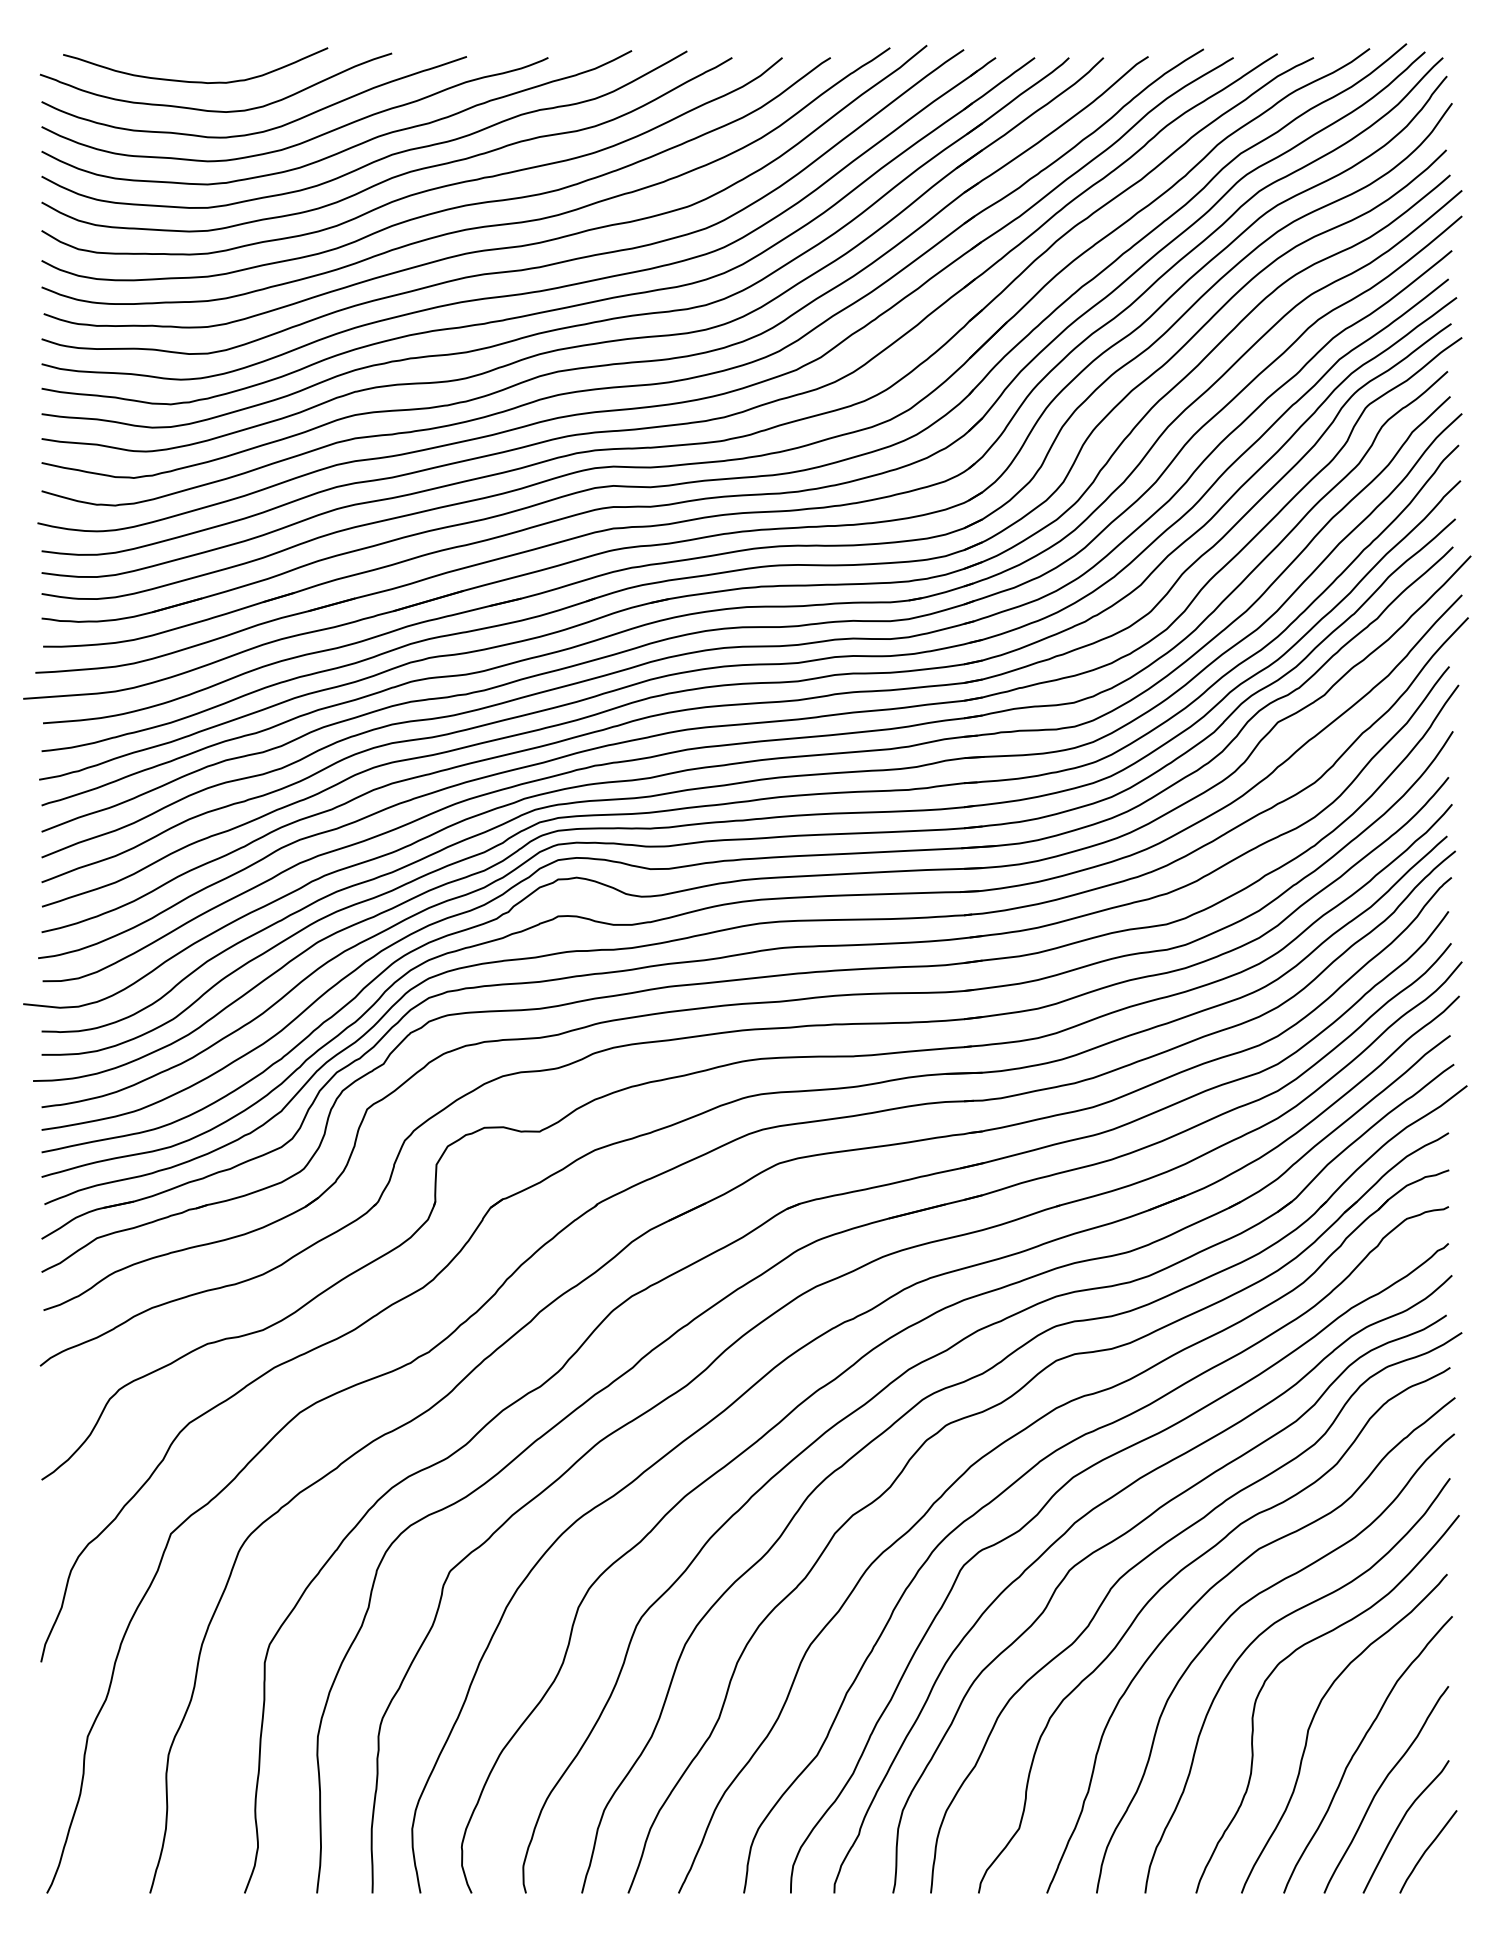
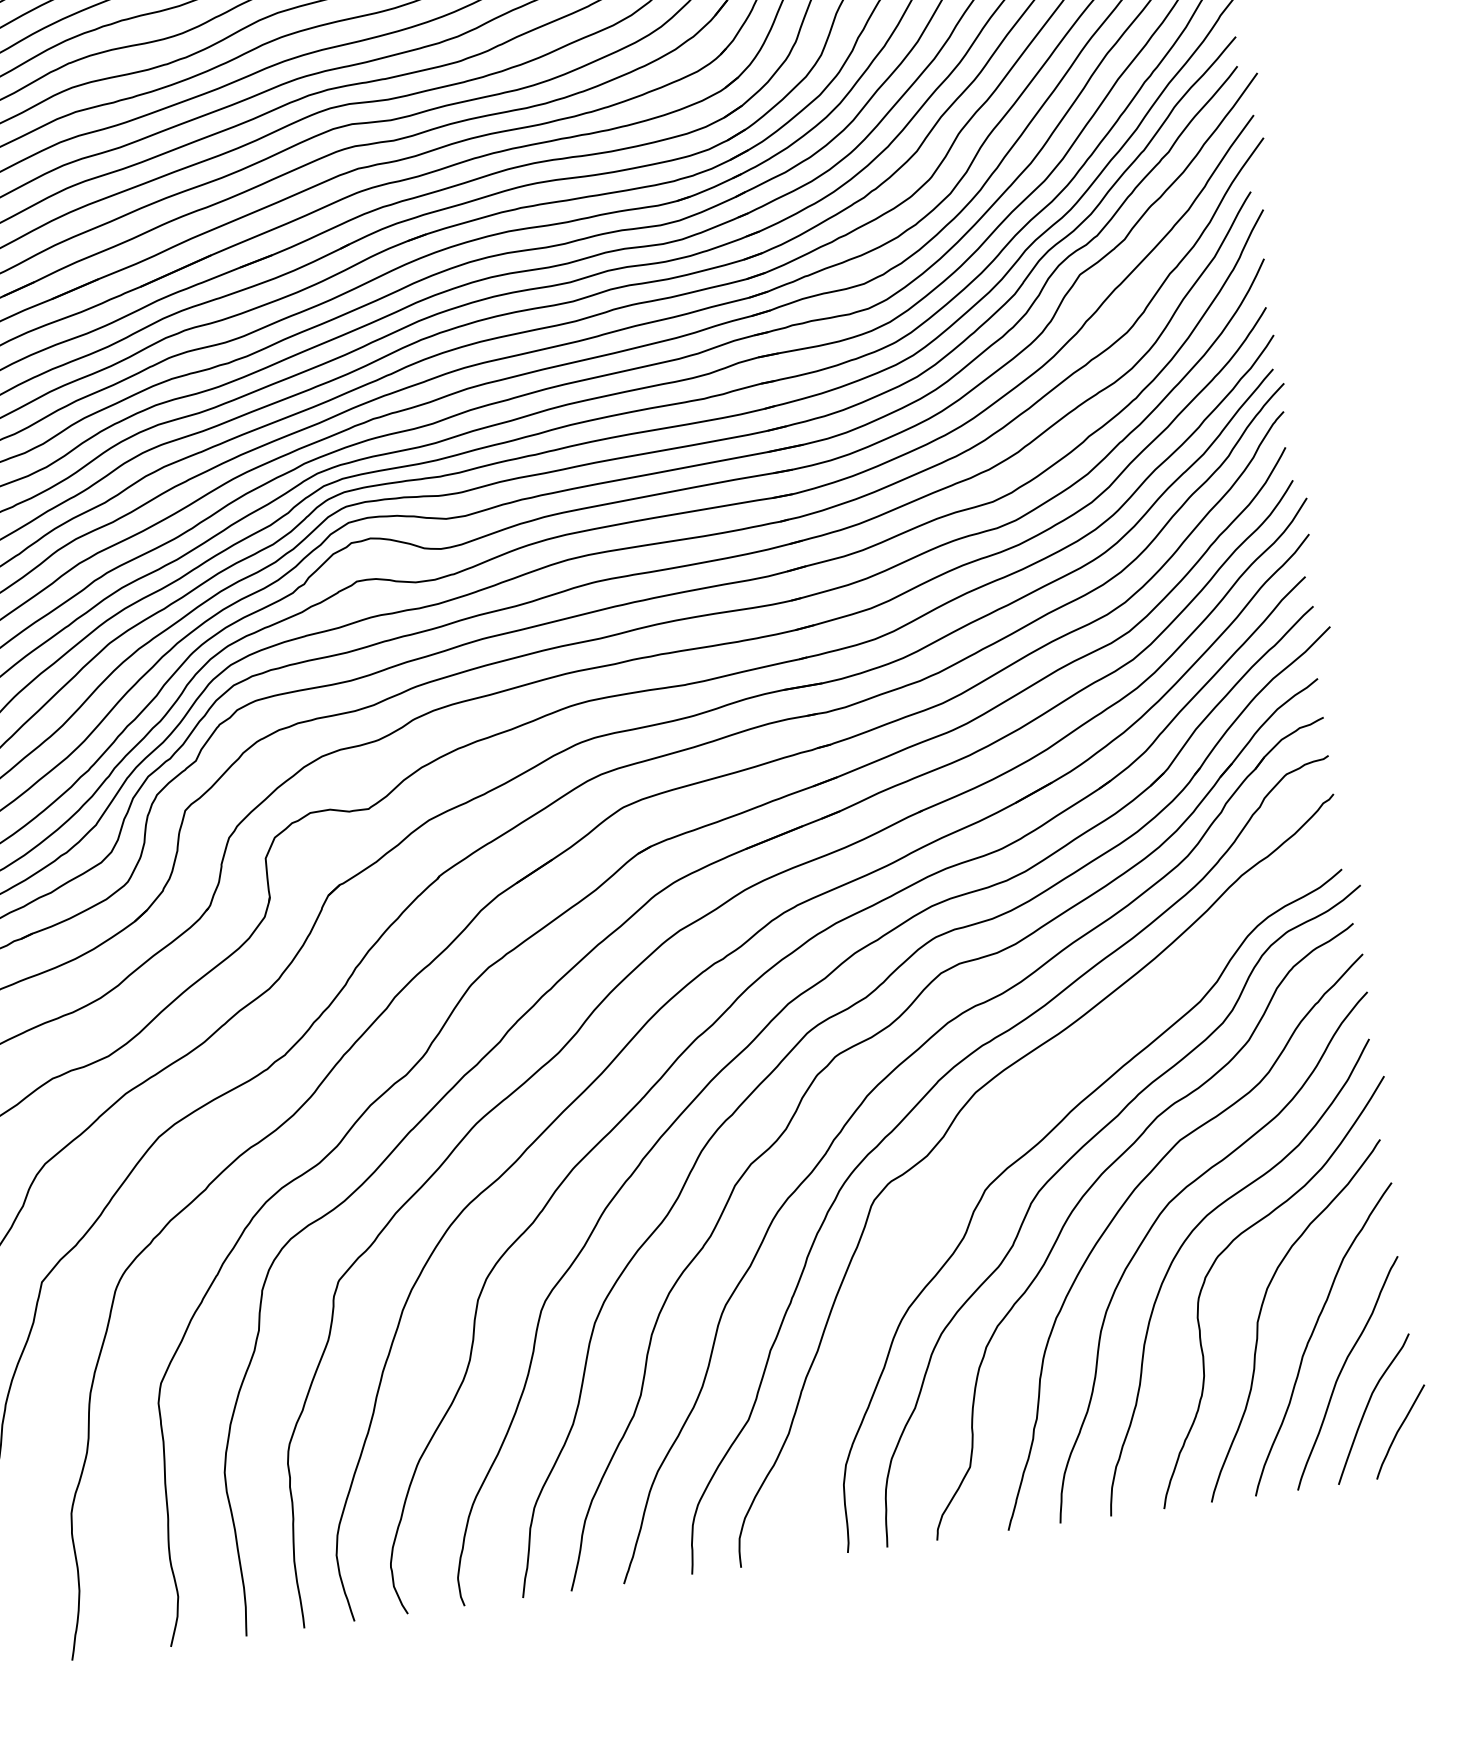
curve: (1089, 1513) -> (997, 1127), removed

